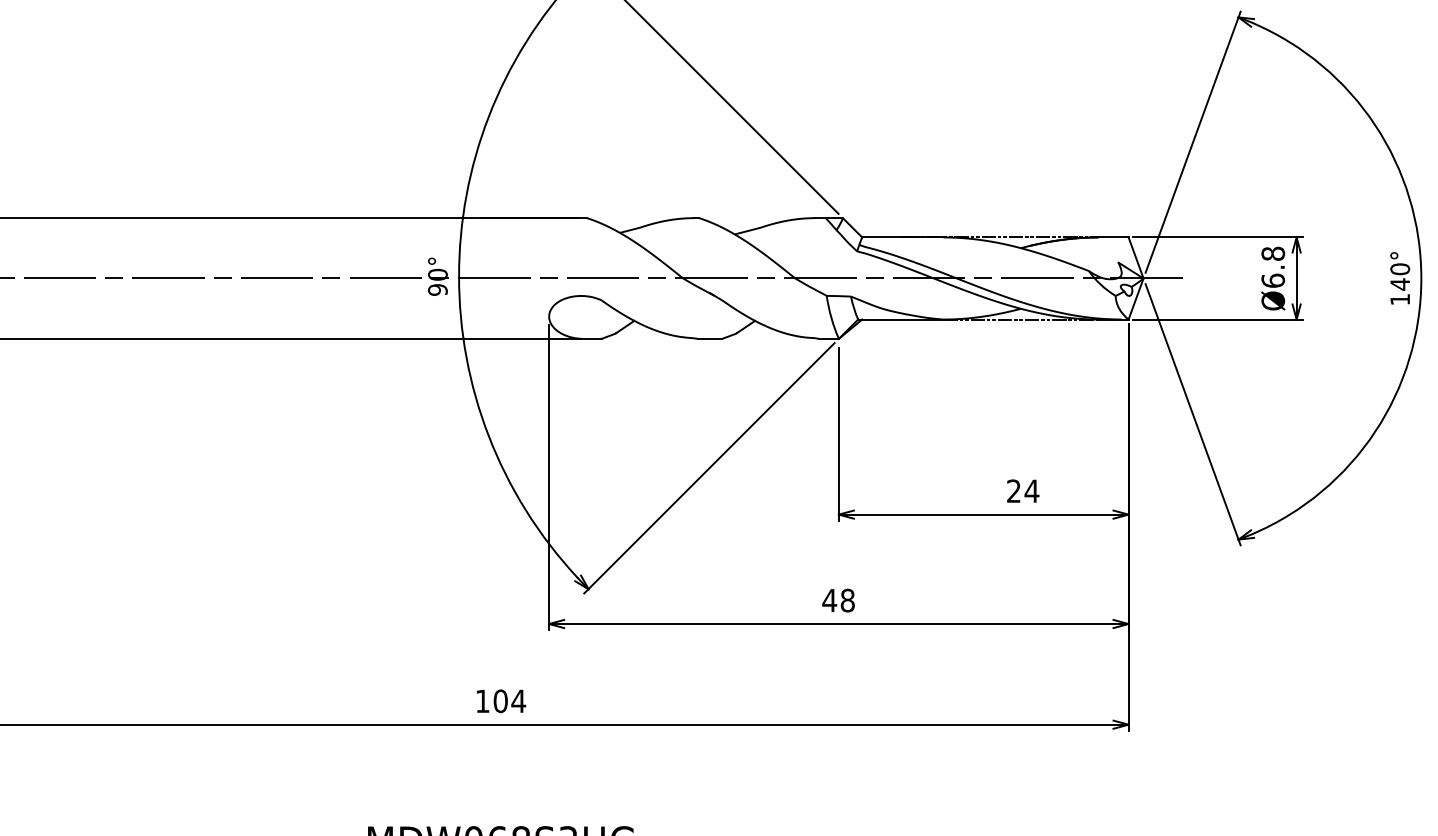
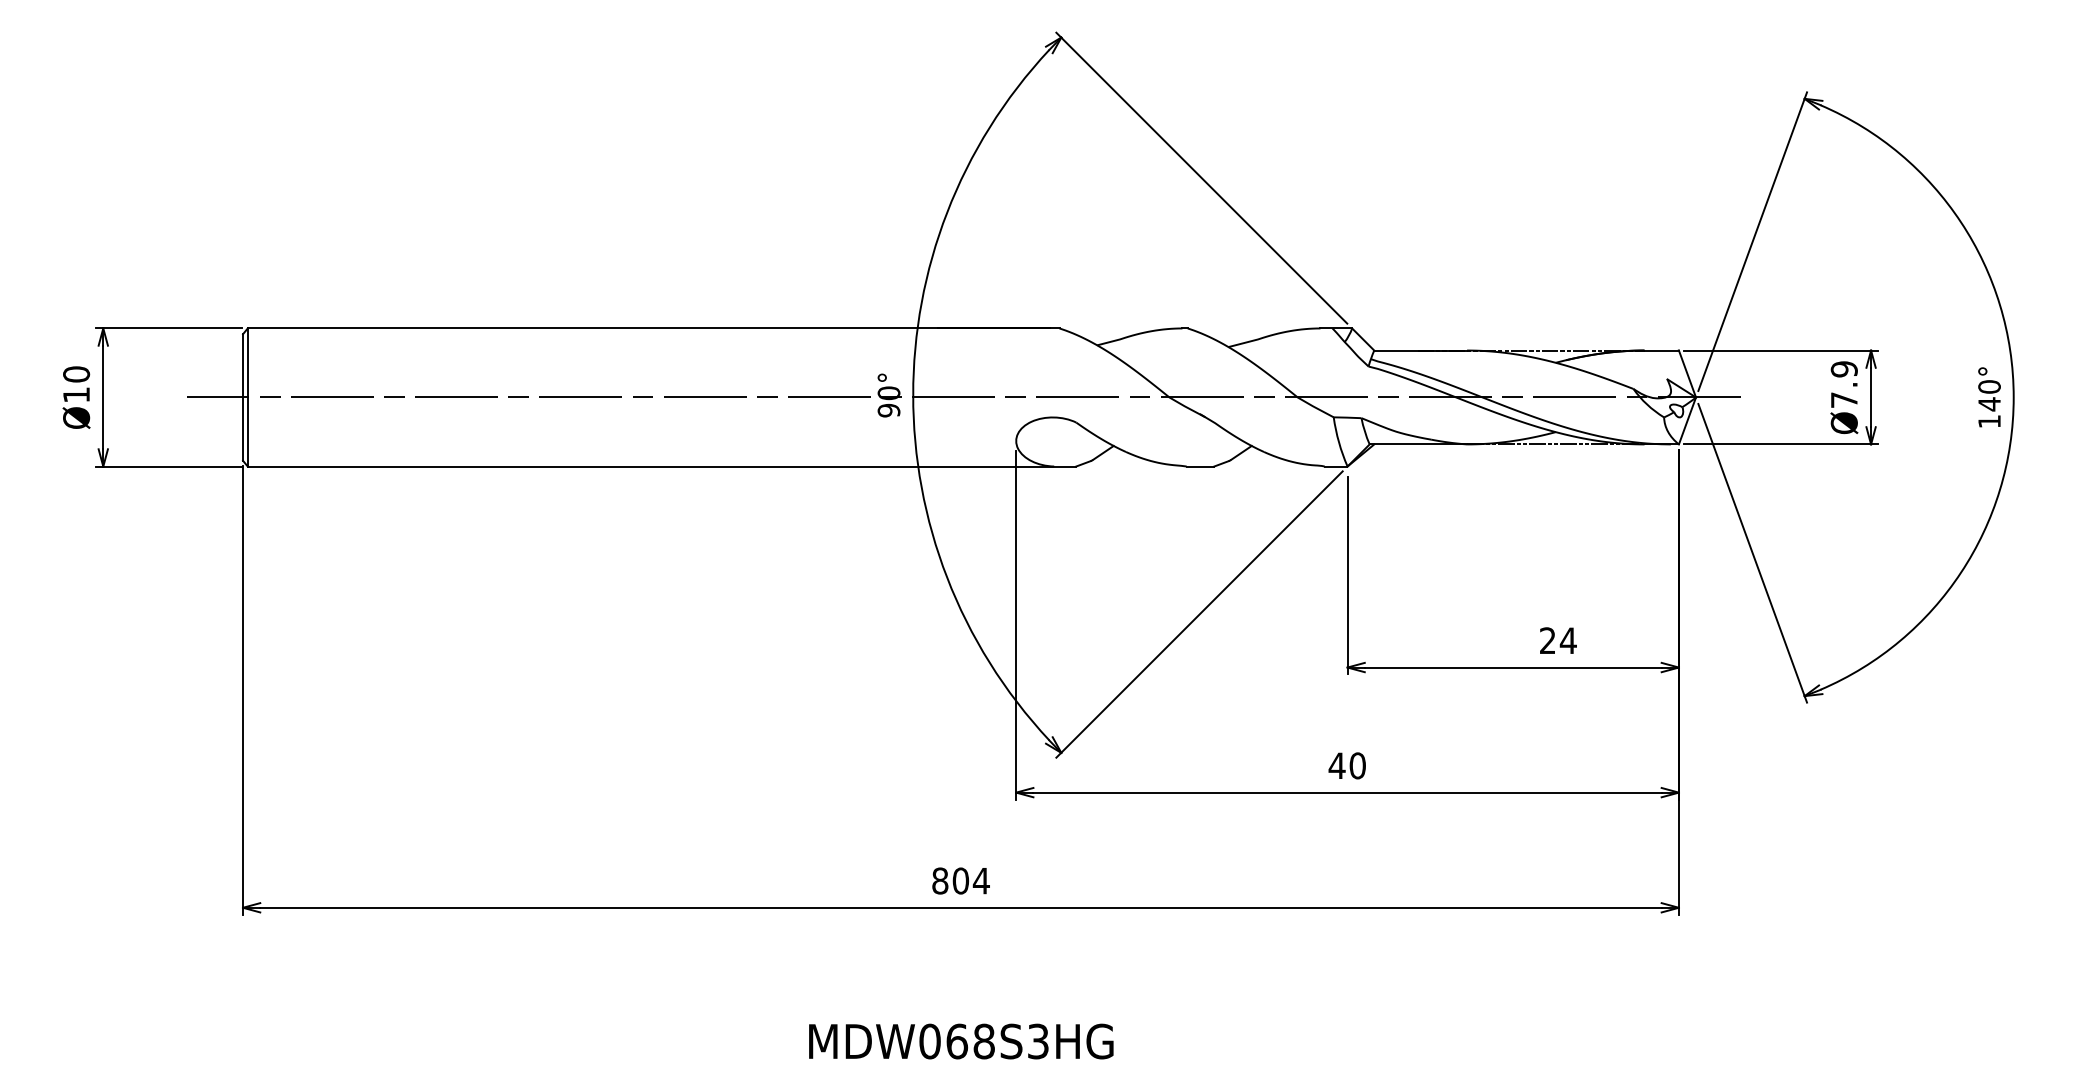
text: (1272, 267) -> (1843, 384), Ø6.8 -> Ø7.9
text: (847, 600) -> (1357, 765), 48 -> 40
text: (482, 700) -> (940, 880), 104 -> 804

